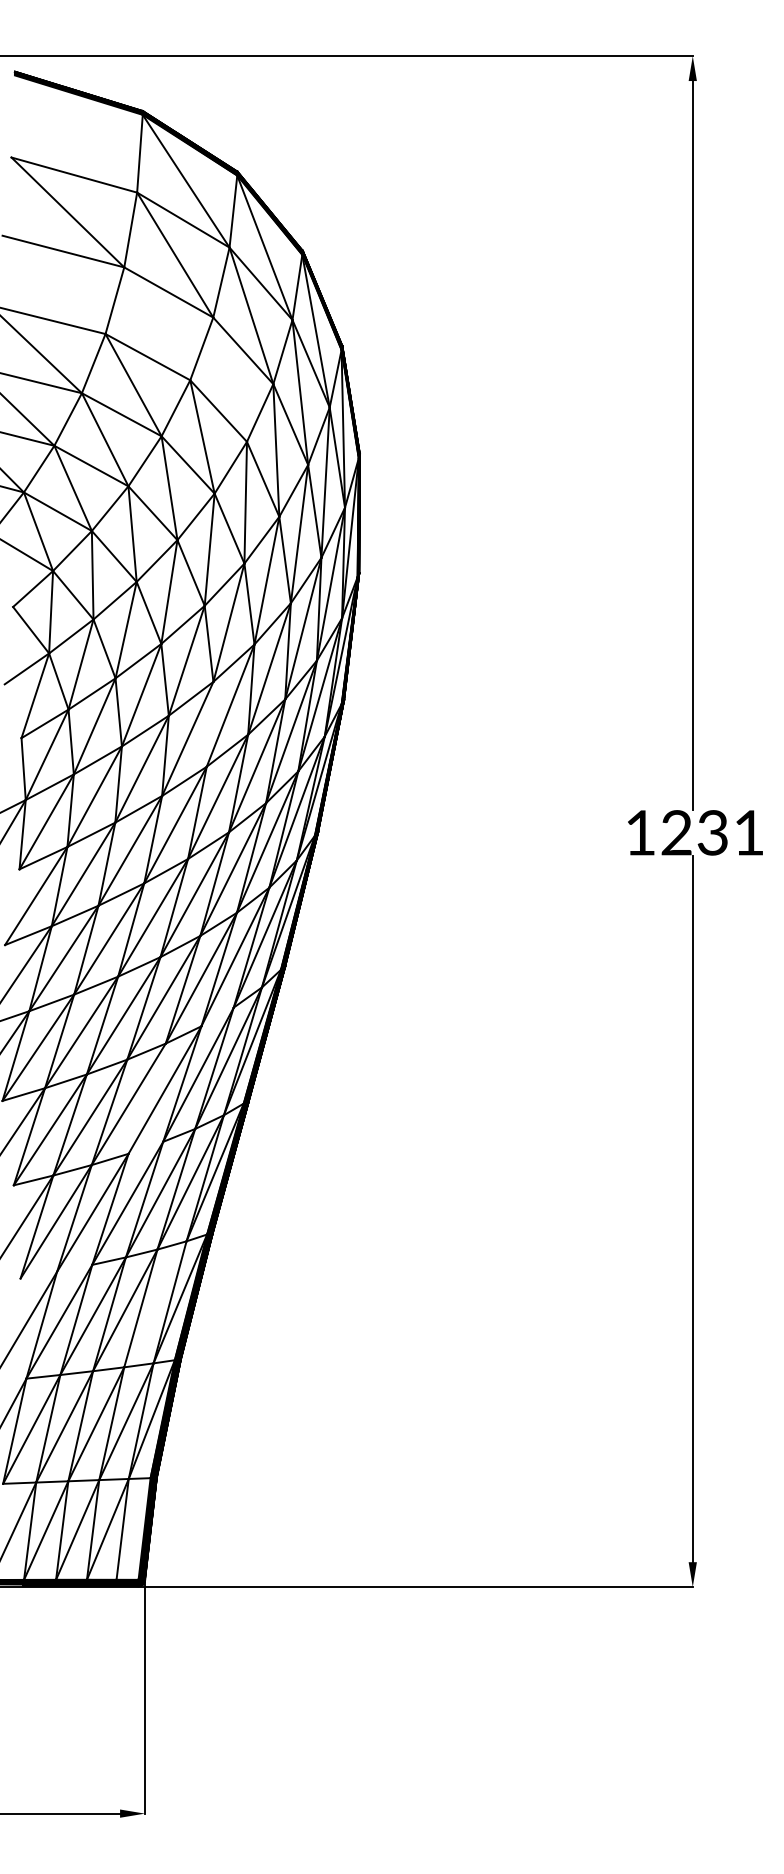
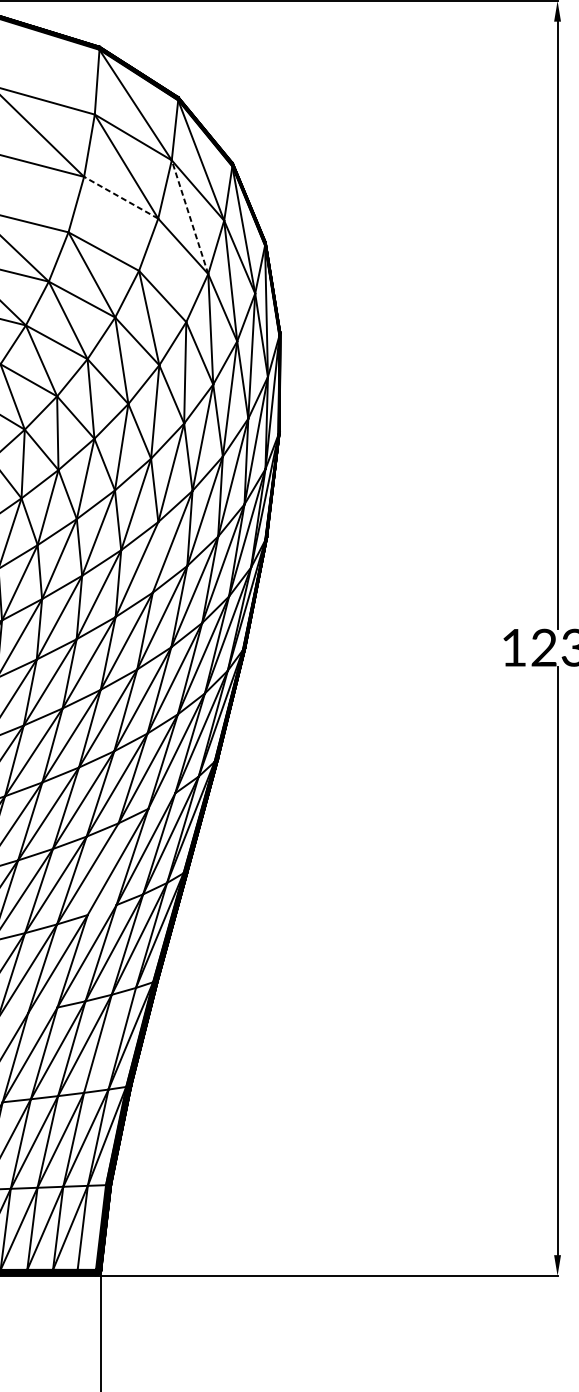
line: (168, 292) -> (120, 197), solid -> dashed
line: (251, 315) -> (190, 216), solid -> dashed

